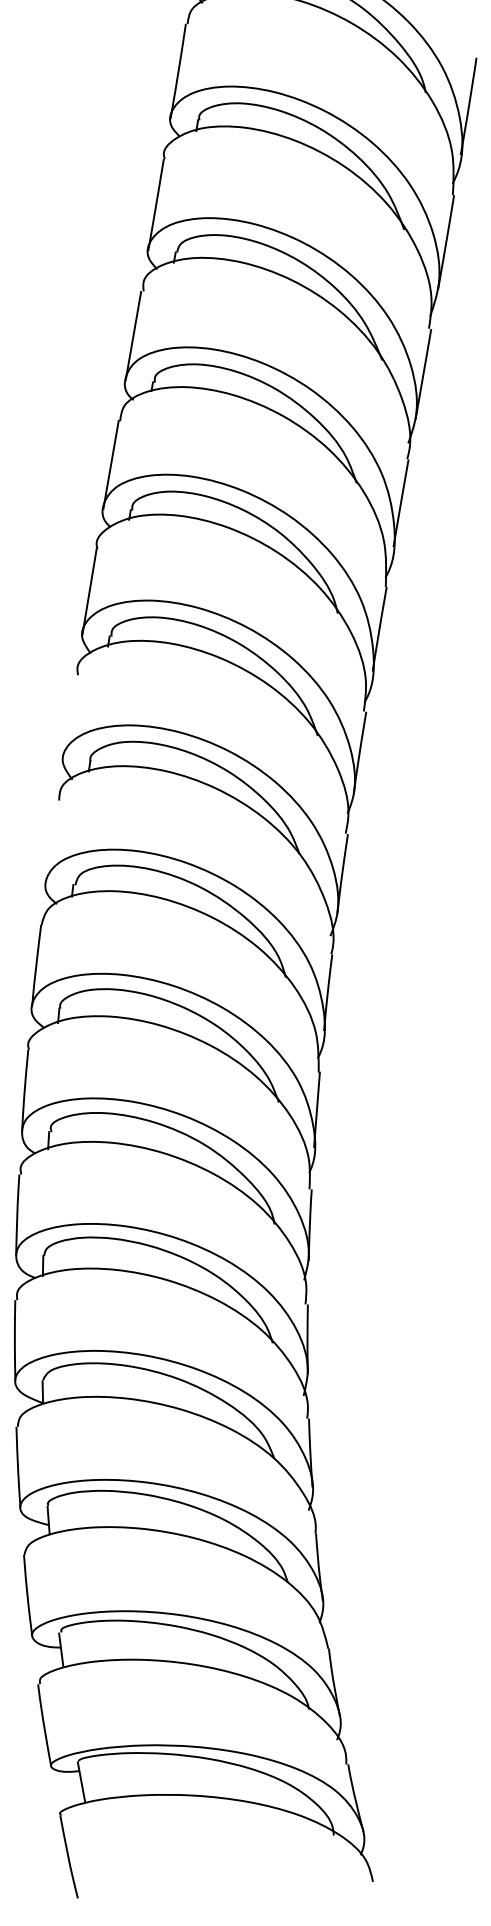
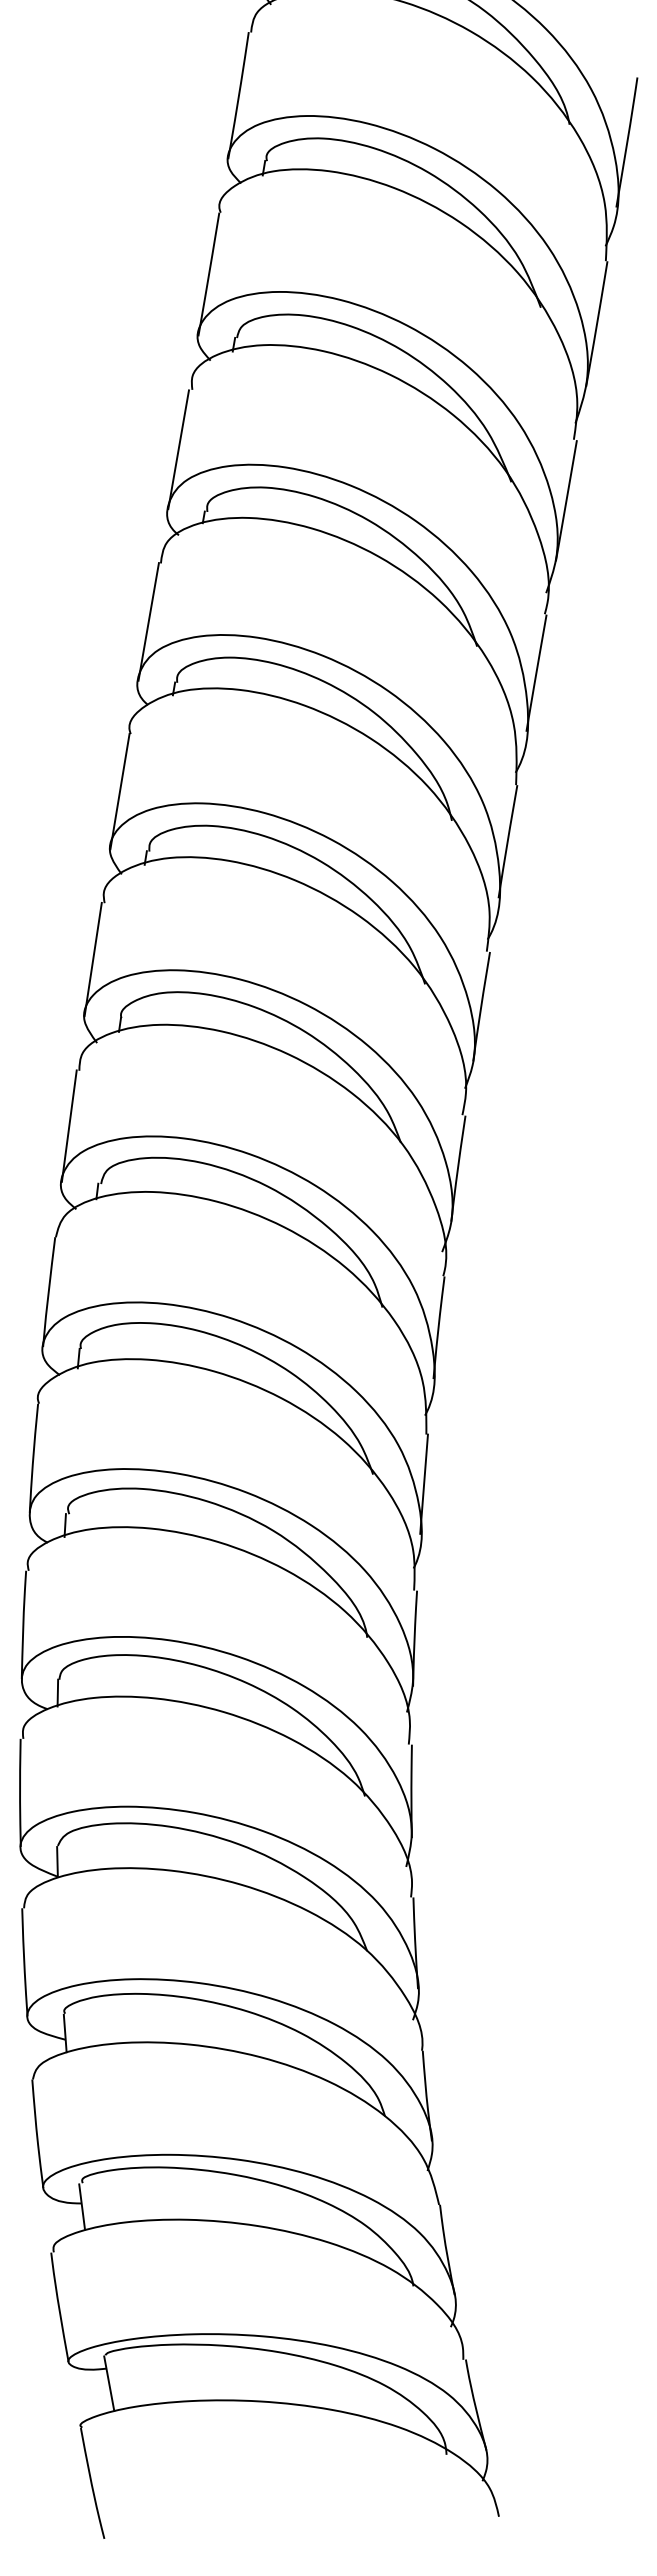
line: (69, 717) -> (92, 959), added
line: (51, 841) -> (68, 1125), added

